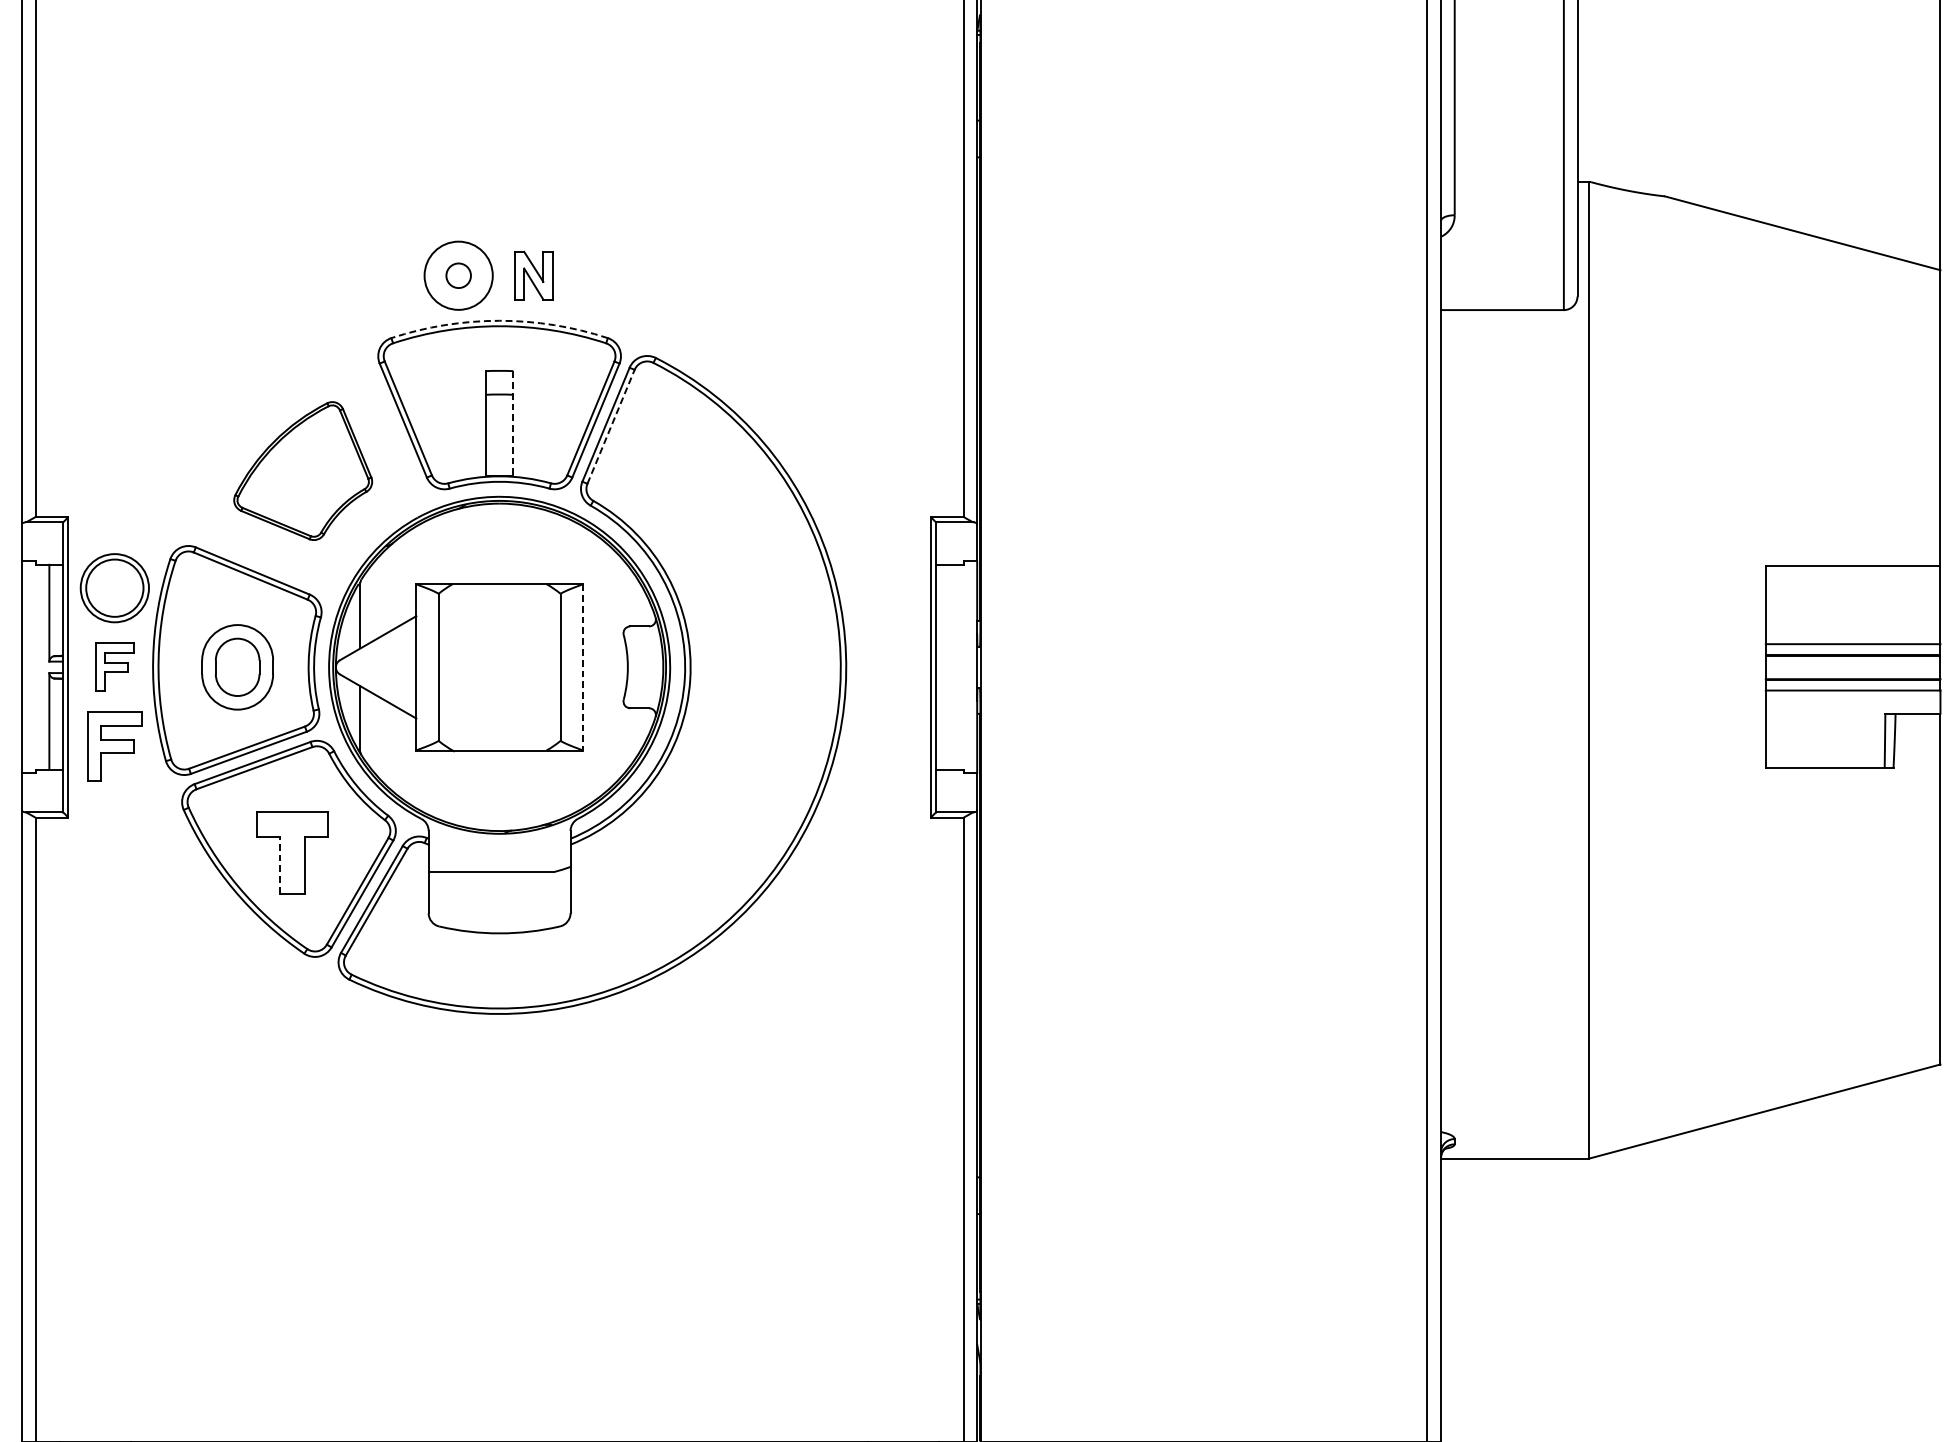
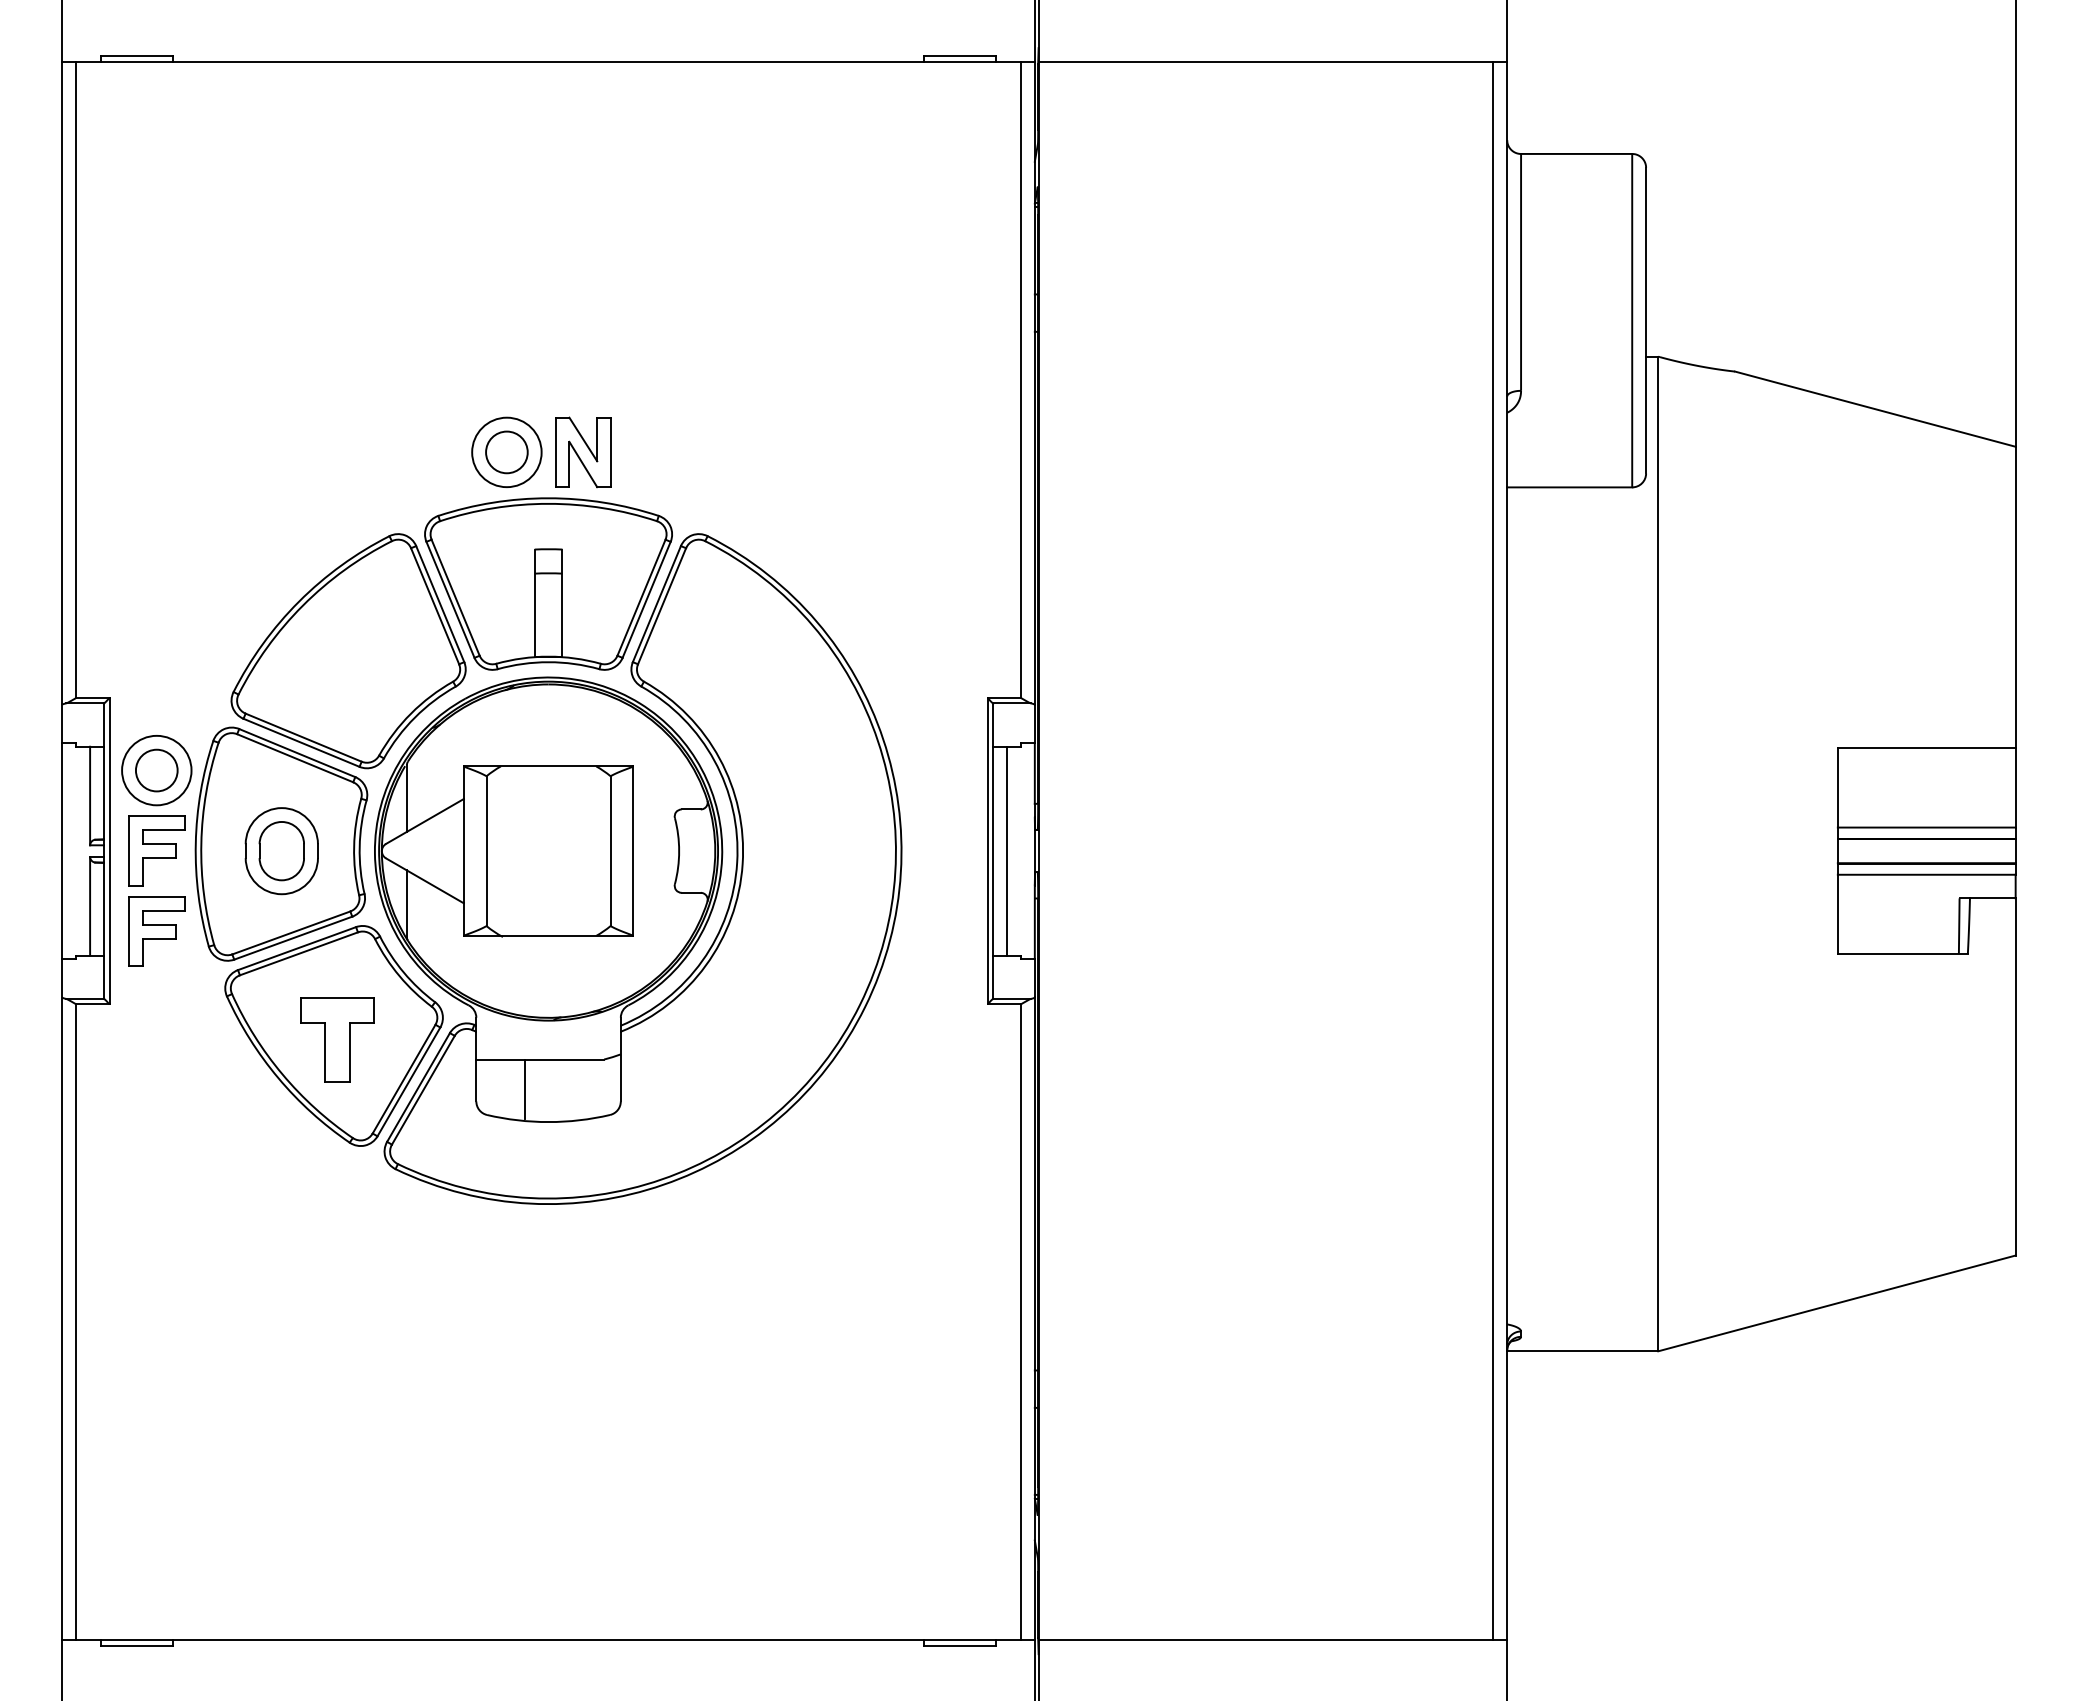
circle: (458, 275) -> (506, 452), size x1.67
part: (533, 275) -> (583, 452), size x1.43
arc: (499, 321) -> (548, 498), dashed -> solid
line: (513, 424) -> (562, 603), dashed -> solid
line: (611, 427) -> (662, 606), dashed -> solid
part: (303, 471) -> (348, 651), size x1.67
circle: (114, 588) -> (156, 770), size x0.71
part: (114, 666) -> (156, 850), size x1.43
line: (950, 666) -> (1007, 850), added
line: (583, 667) -> (633, 851), dashed -> solid
line: (279, 865) -> (324, 1052), dashed -> solid
line: (475, 901) -> (524, 1089), added

